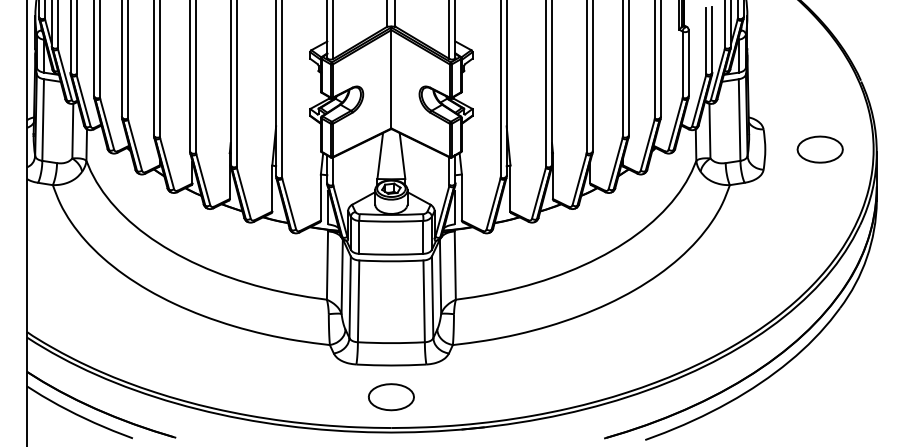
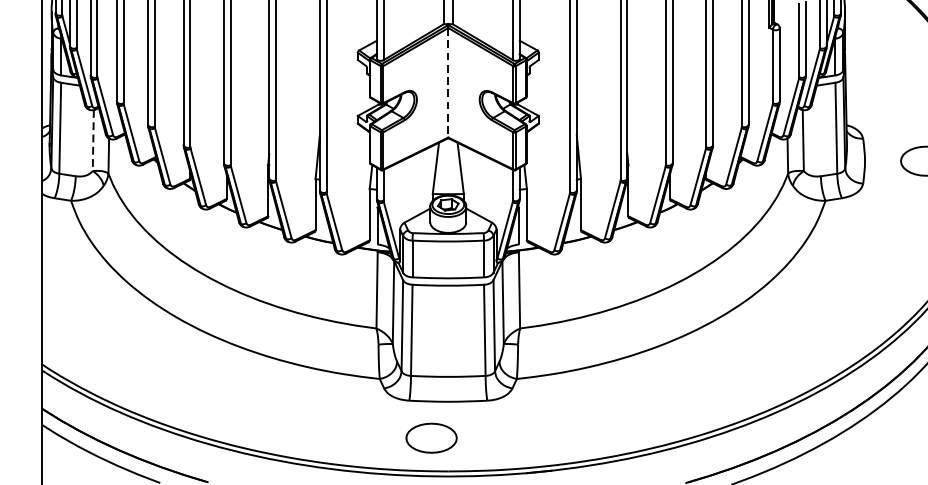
line: (391, 79) -> (448, 83), solid -> dashed
line: (72, 131) -> (92, 141), solid -> dashed
part: (391, 397) -> (431, 438), moved

